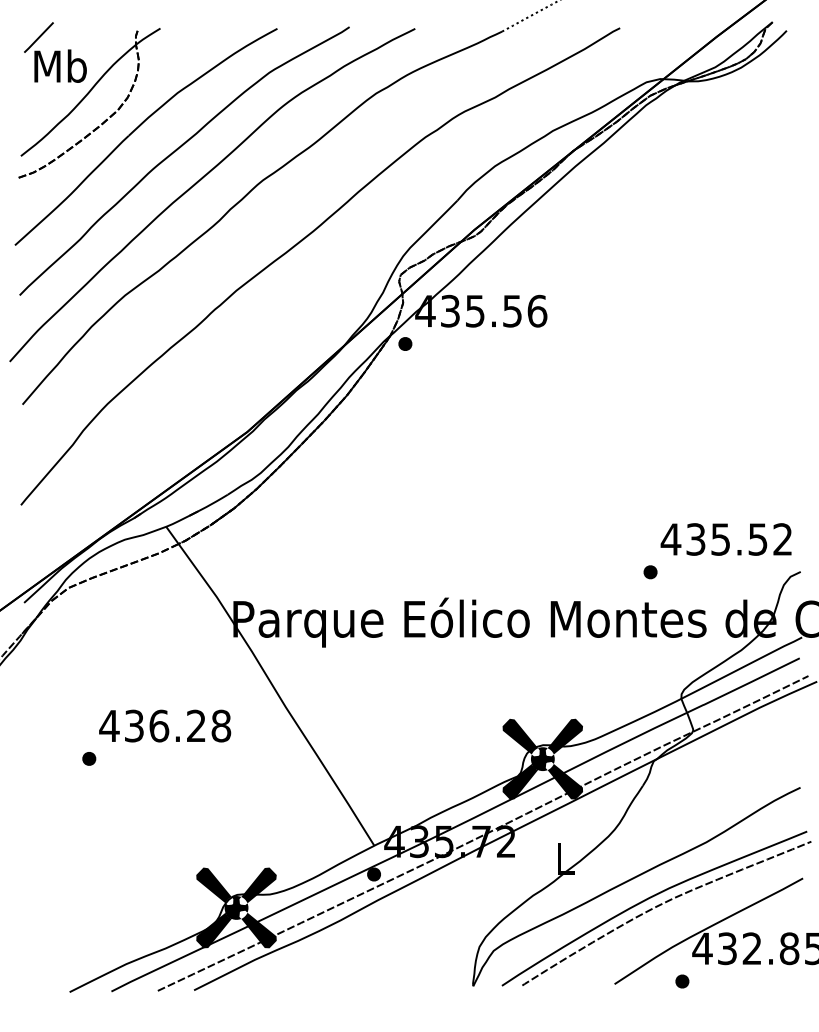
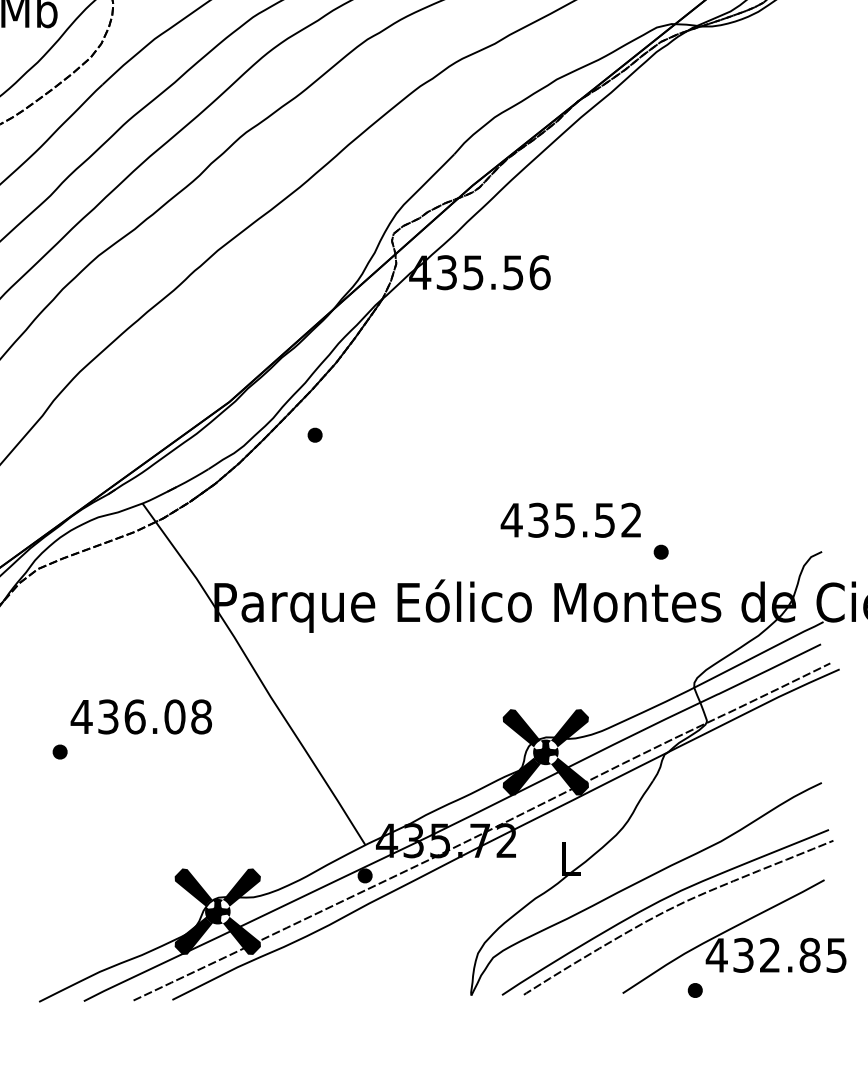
part: (405, 343) -> (315, 434), moved
text: (725, 539) -> (570, 520), moved
text: (196, 725) -> (174, 716), 436.28 -> 436.08

